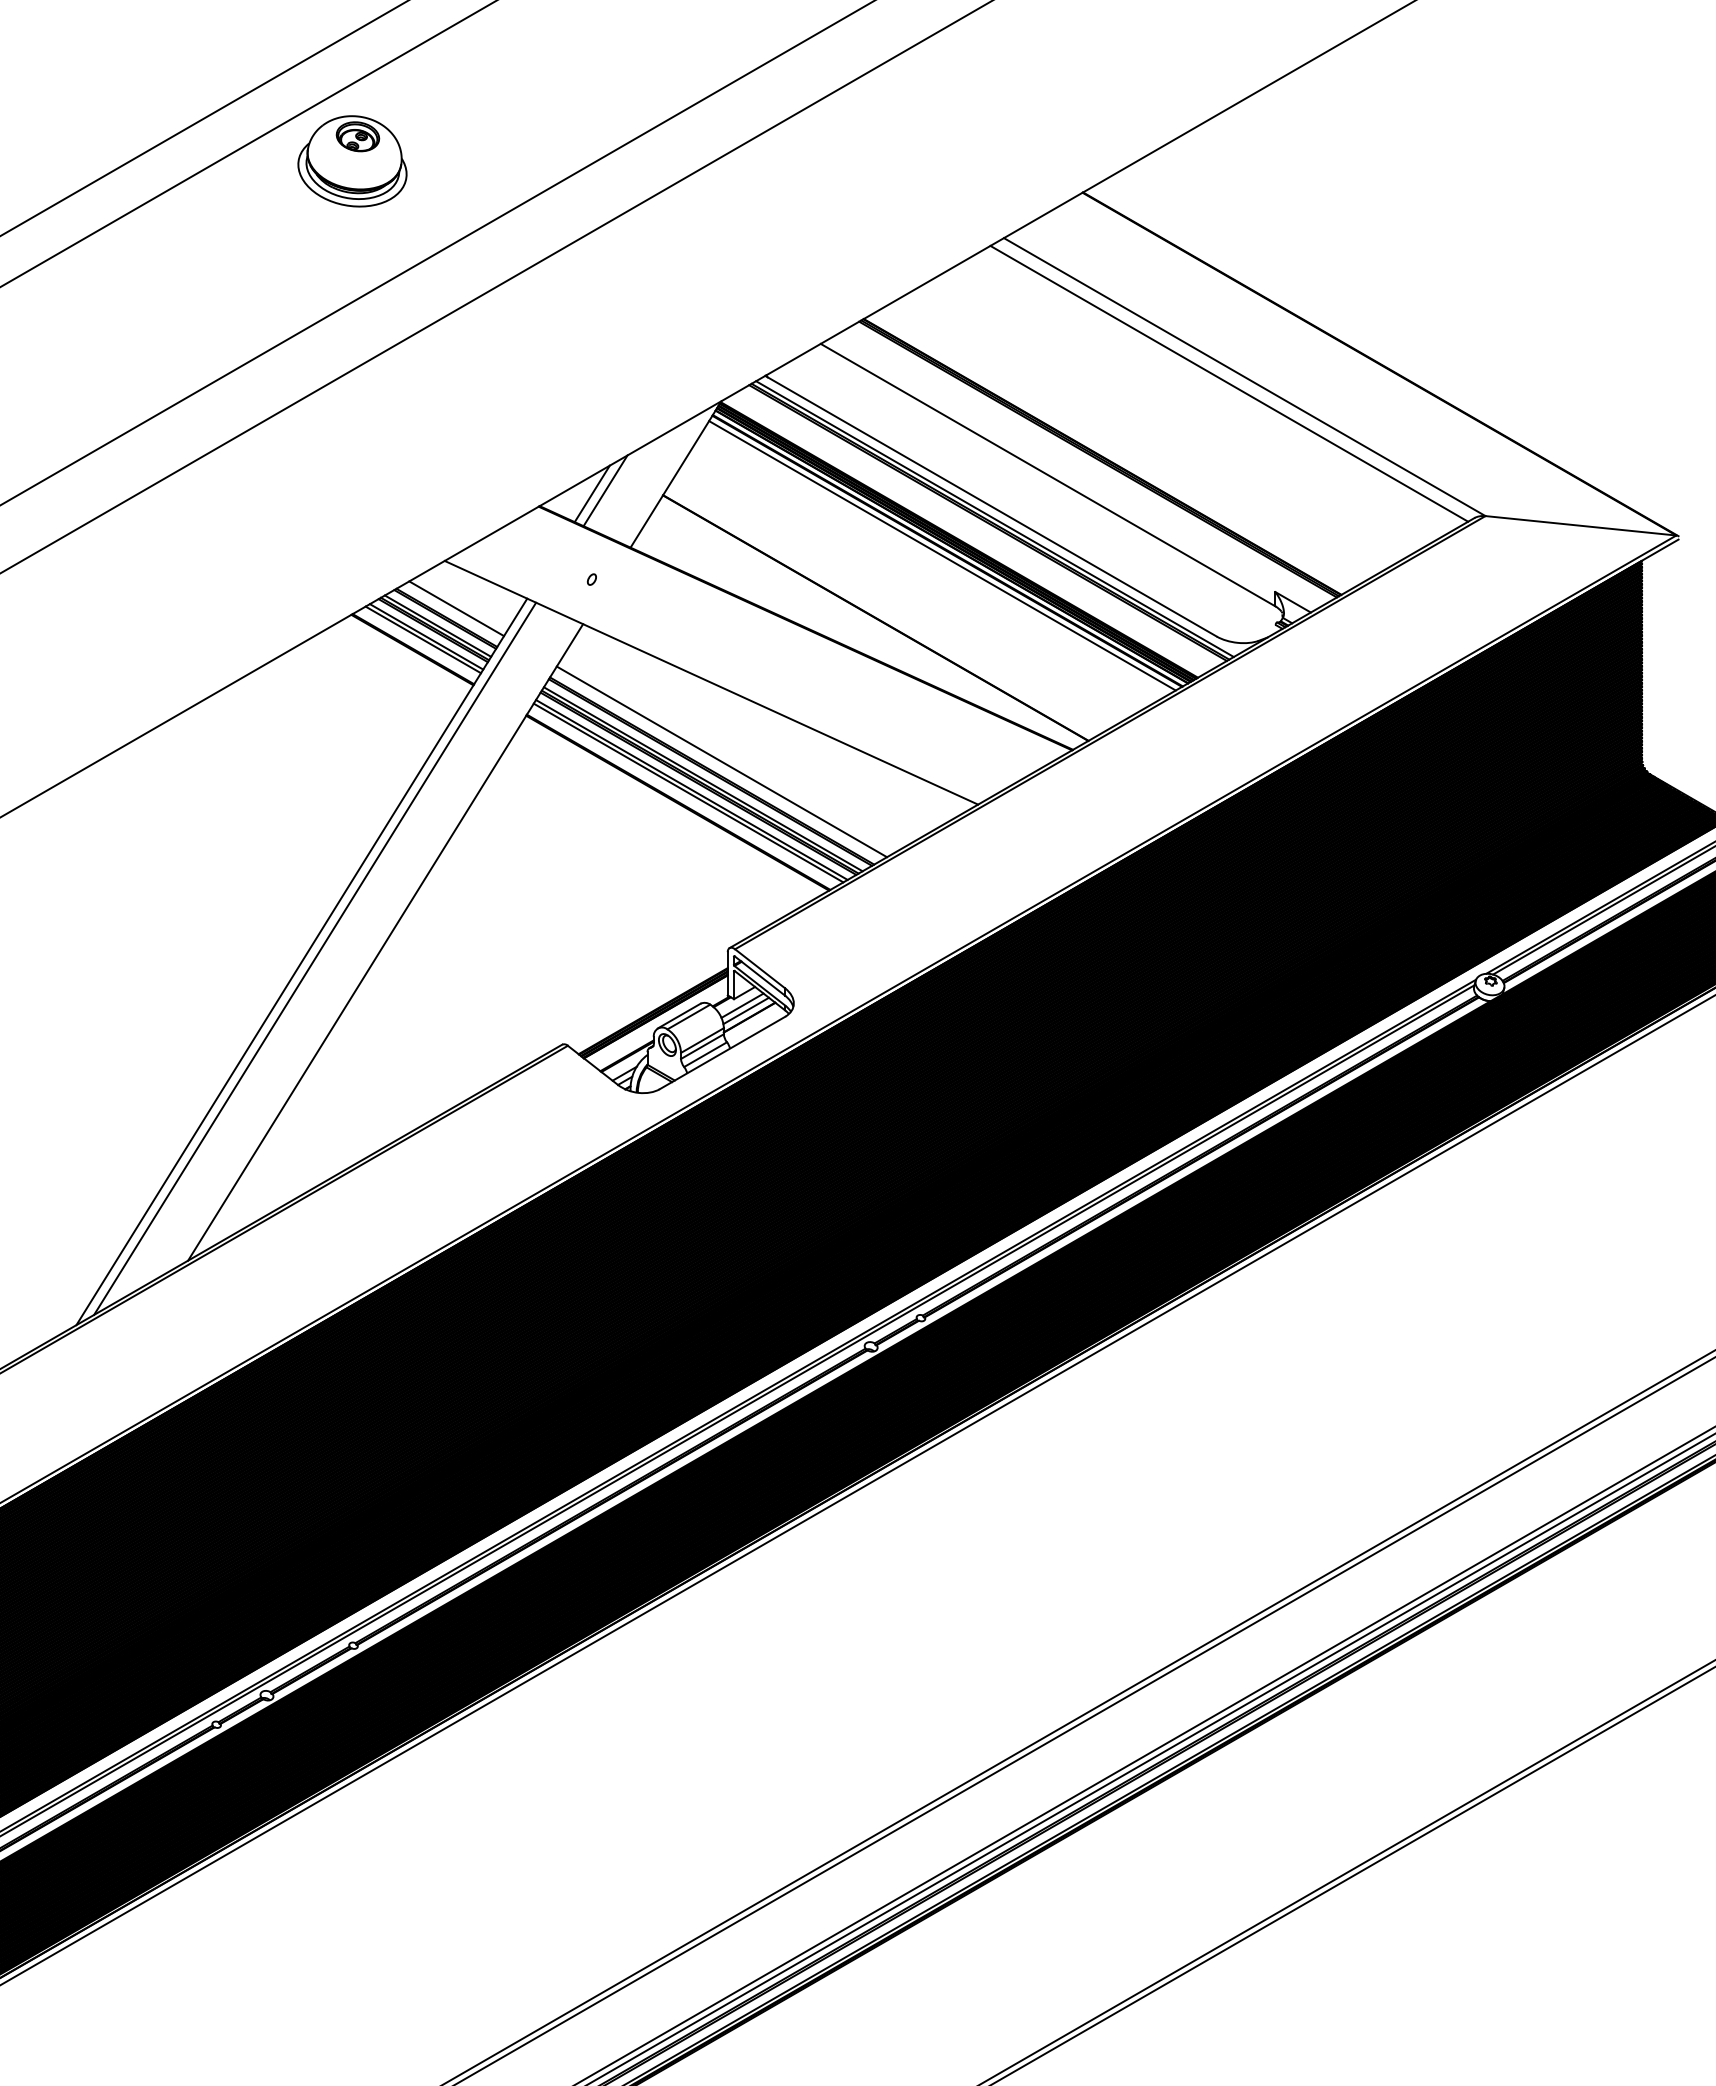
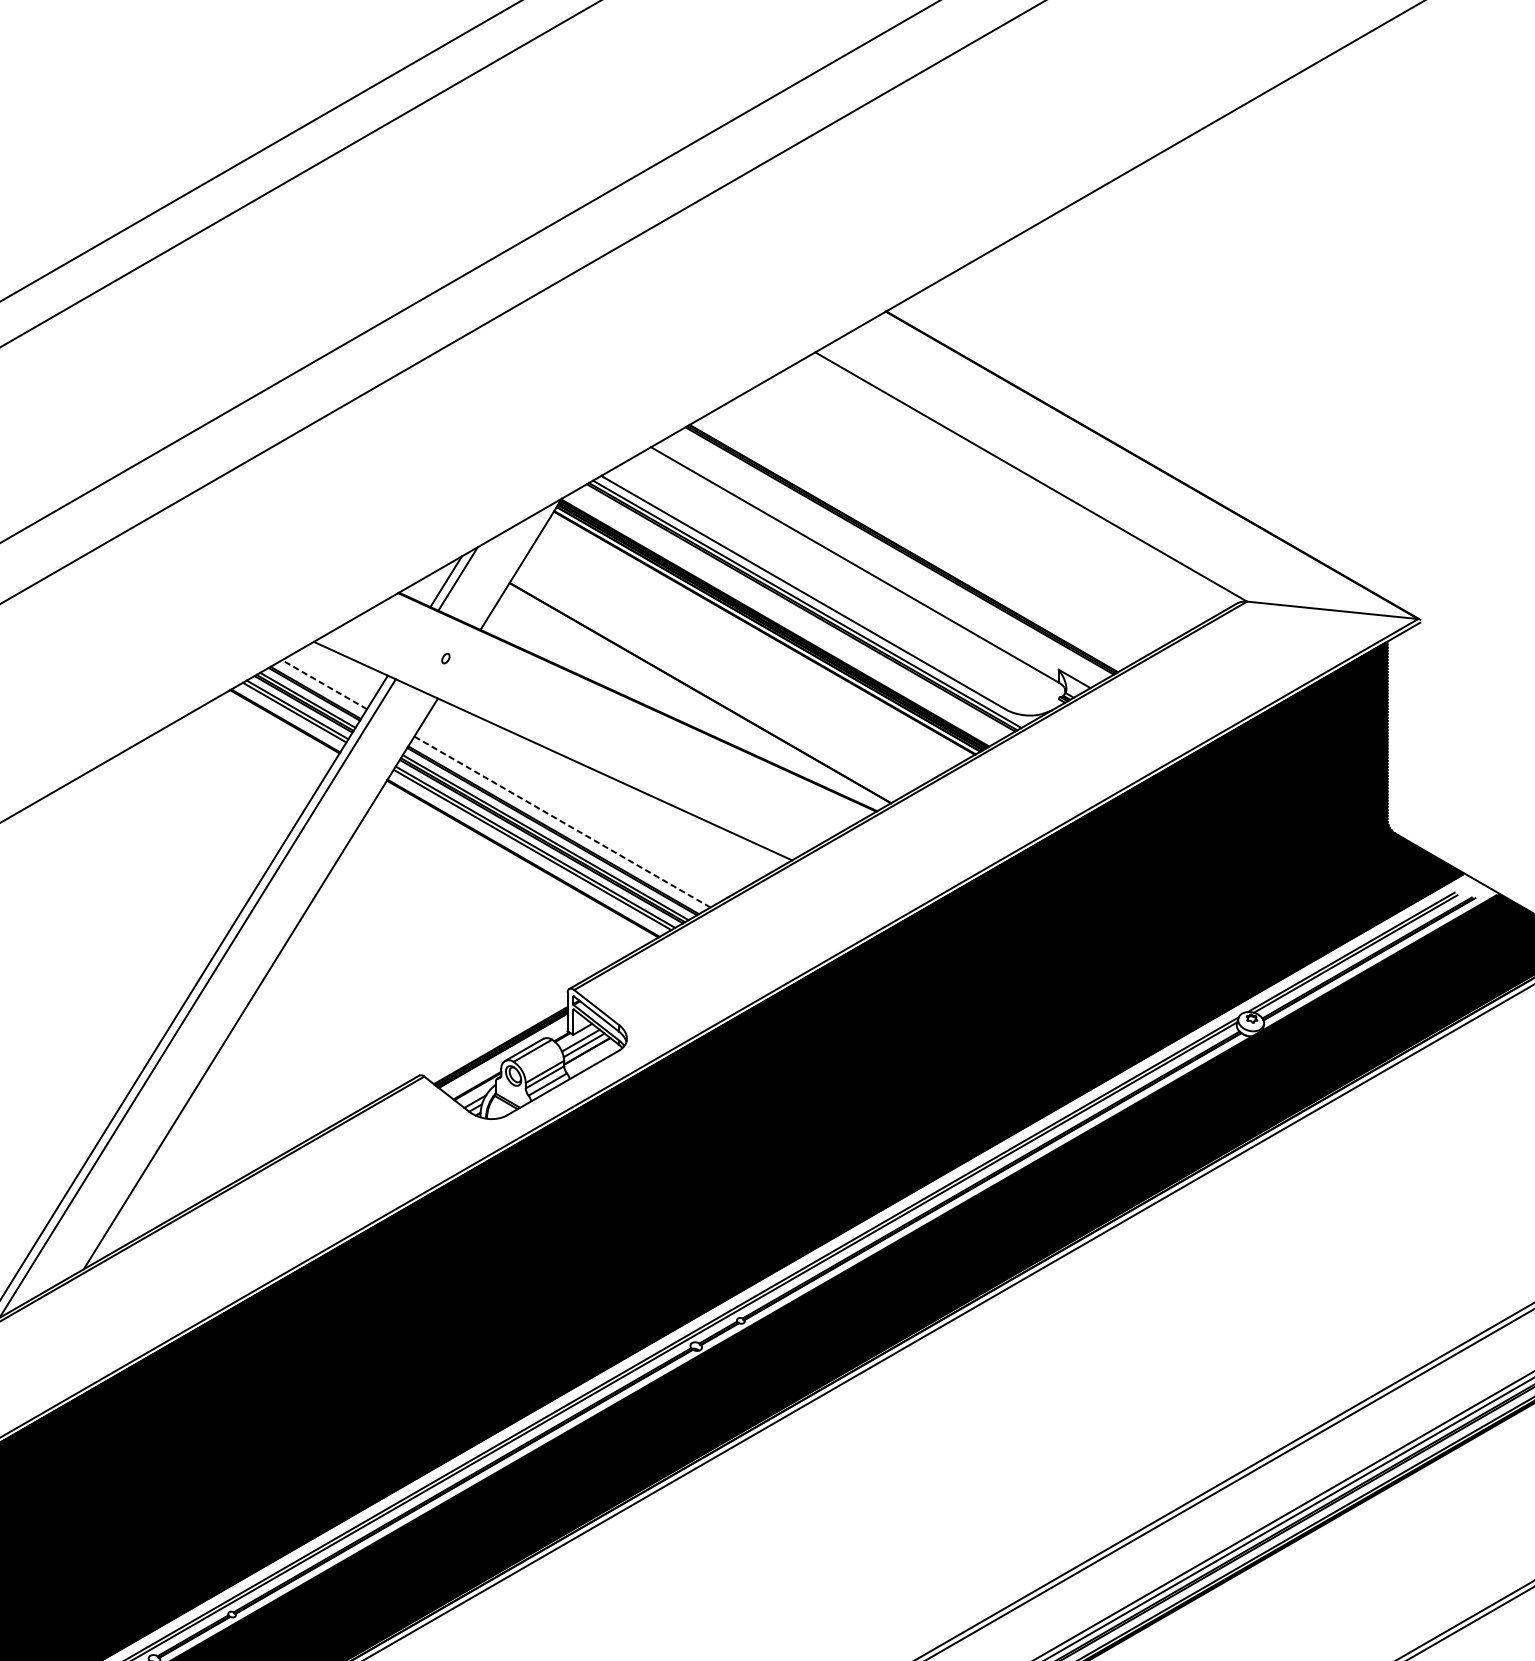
part: (352, 161) -> (231, 283), removed
line: (1229, 383) -> (1017, 482), removed
line: (942, 555) -> (760, 636), removed
line: (456, 608) -> (324, 684), solid -> dashed
line: (721, 761) -> (562, 821), solid -> dashed

